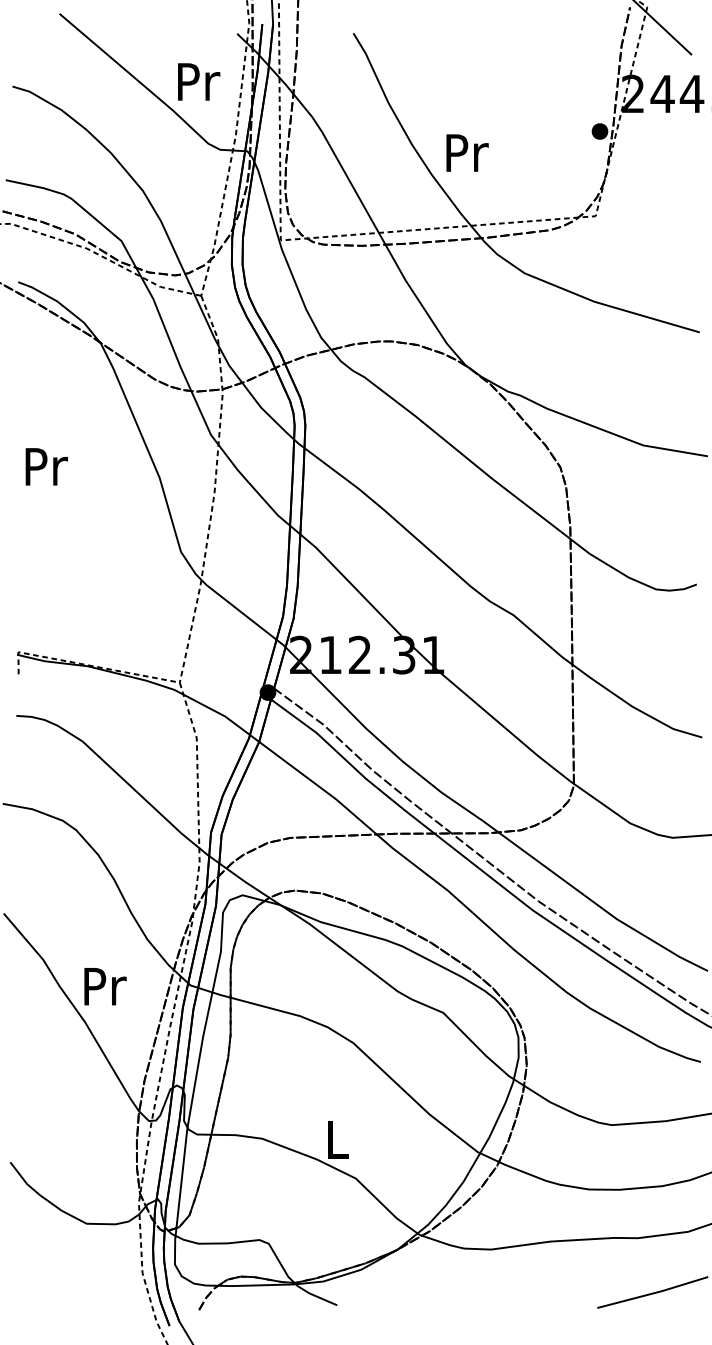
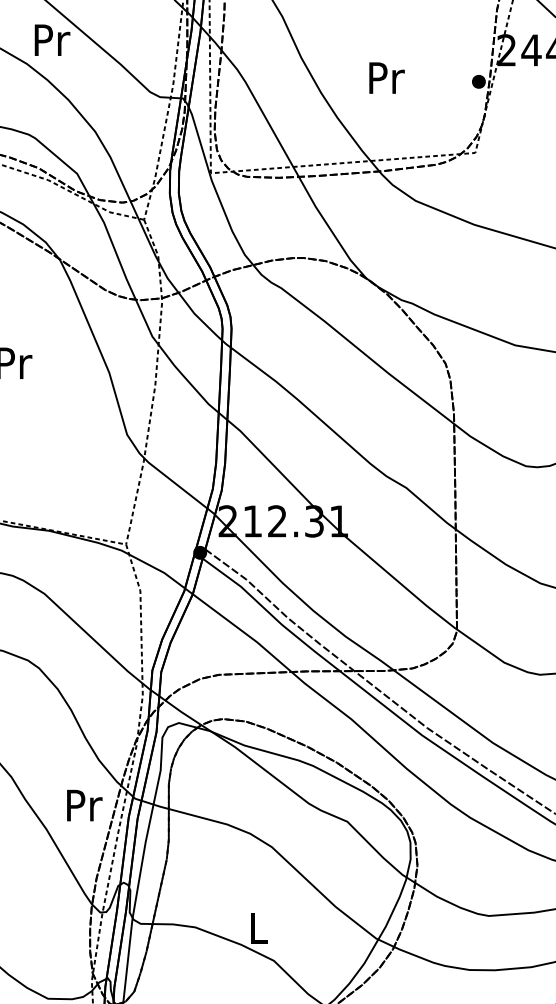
text: (199, 81) -> (52, 39), moved
text: (467, 152) -> (386, 77), moved
text: (105, 986) -> (84, 805), moved

